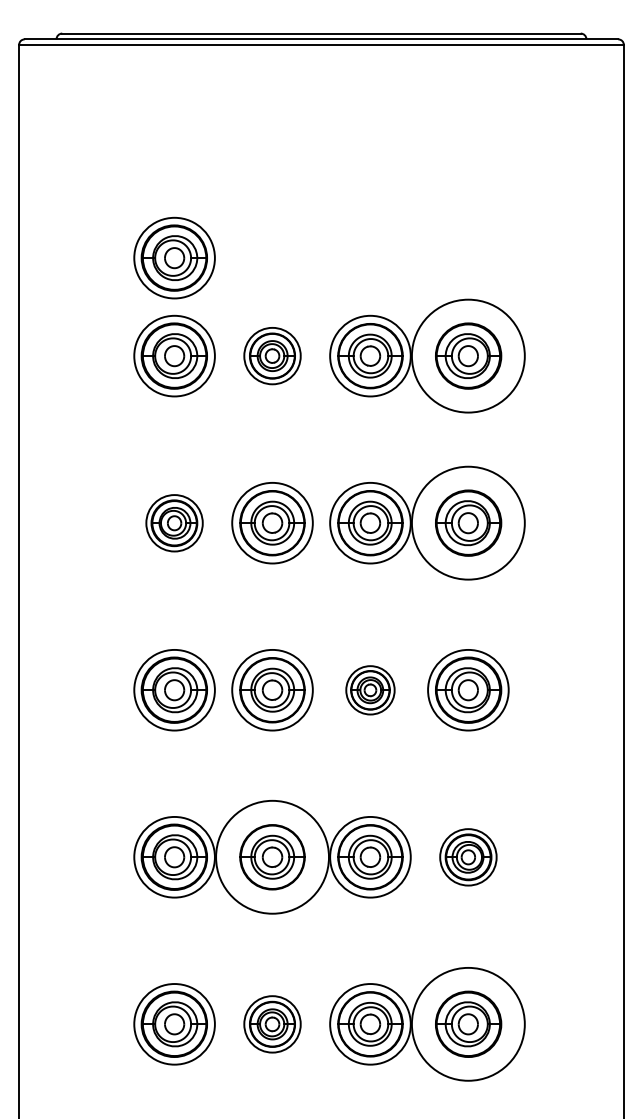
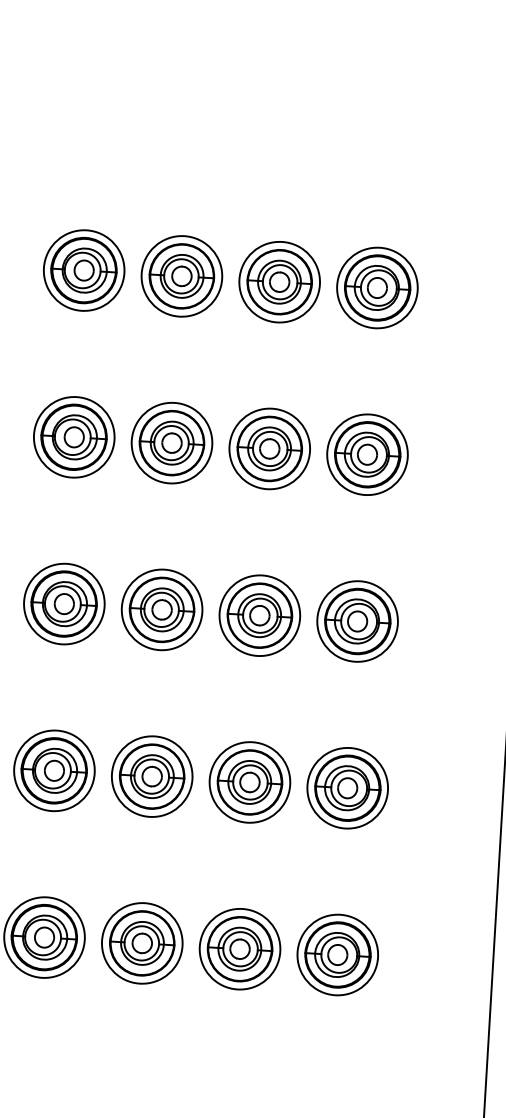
part: (174, 257) -> (89, 172), removed
part: (272, 355) -> (181, 275), size x1.43
circle: (468, 355) -> (377, 287), size x0.71
circle: (468, 522) -> (367, 454), size x0.71
part: (174, 523) -> (74, 437), size x1.43
part: (370, 690) -> (259, 615), size x1.67
circle: (272, 856) -> (152, 775), size x0.71
part: (468, 857) -> (347, 788), size x1.43
part: (272, 1024) -> (142, 943), size x1.43
circle: (468, 1024) -> (337, 955), size x0.71

